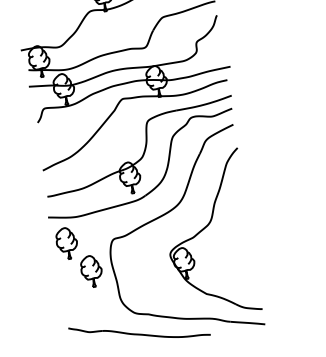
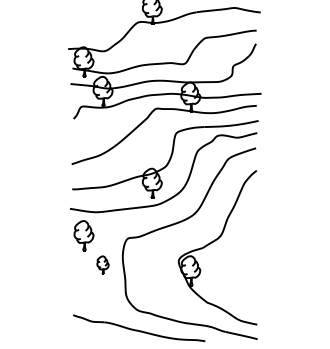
part: (90, 270) -> (102, 264), size x0.6

